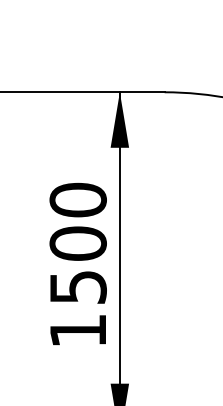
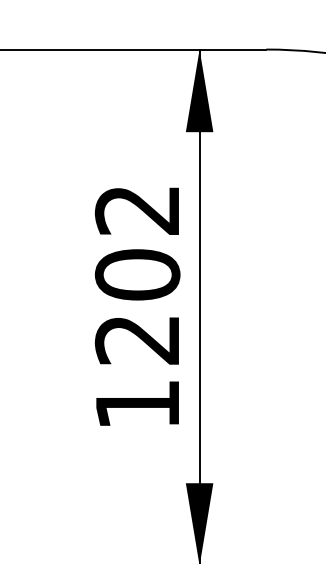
text: (77, 242) -> (136, 273), 1500 -> 1202

